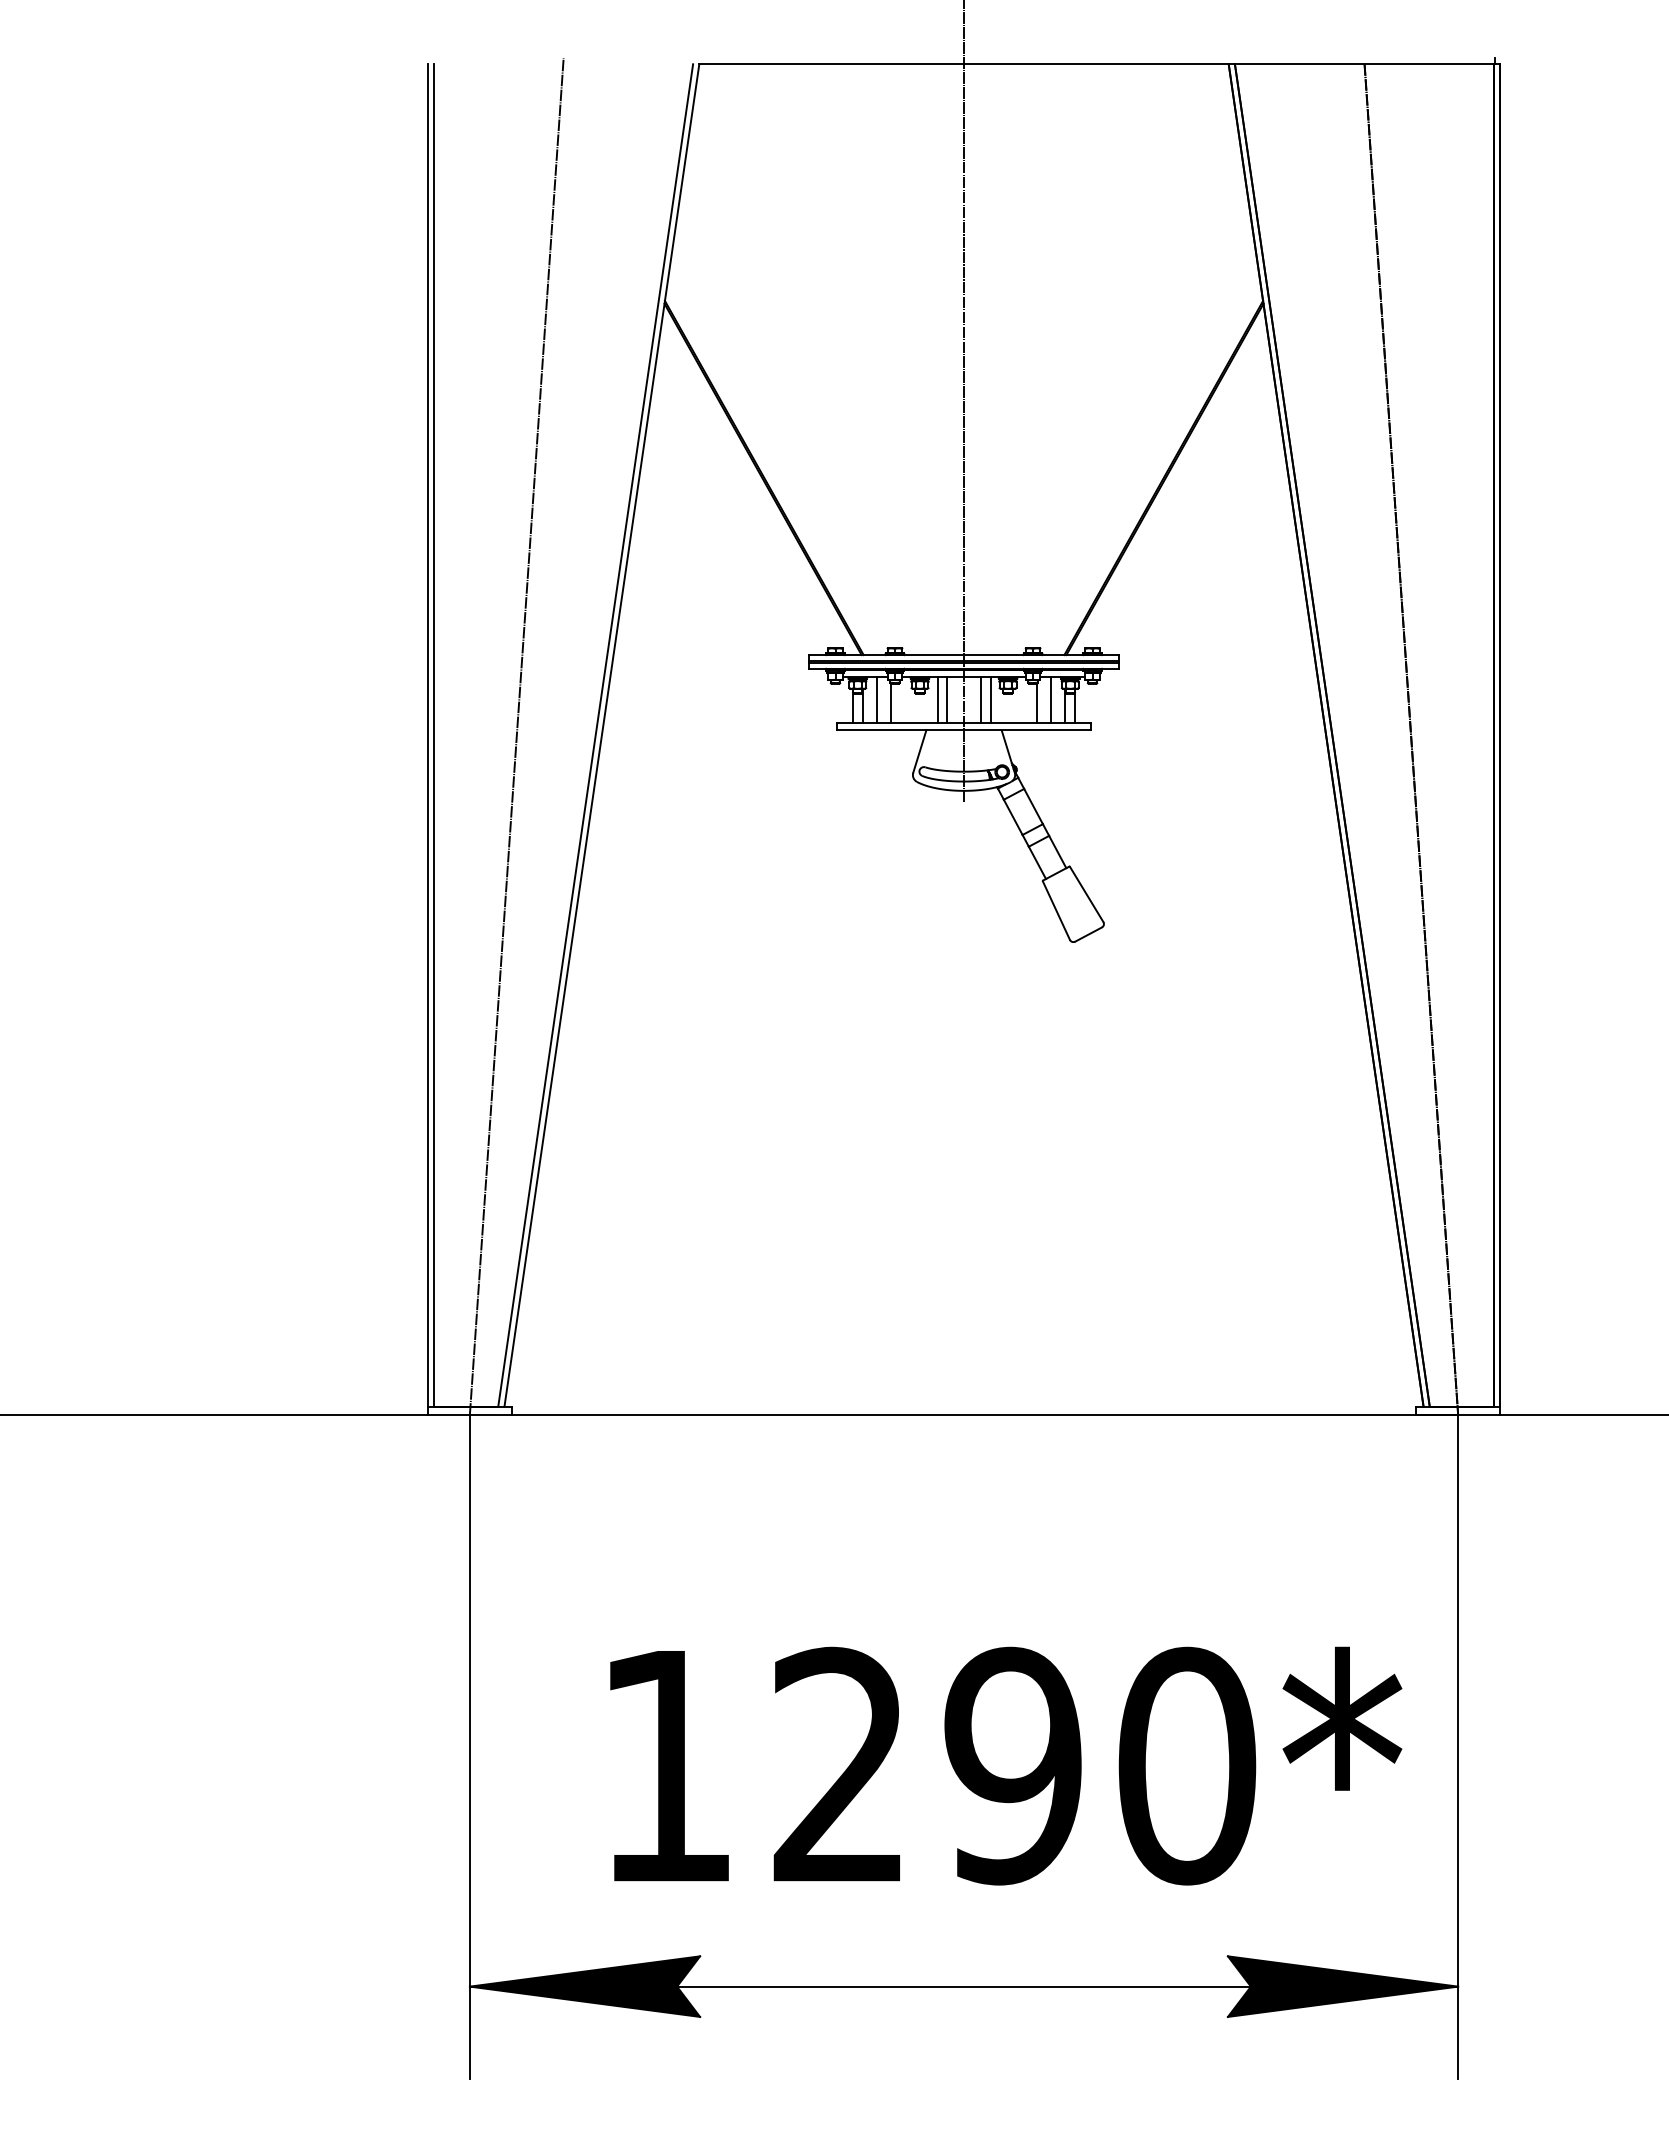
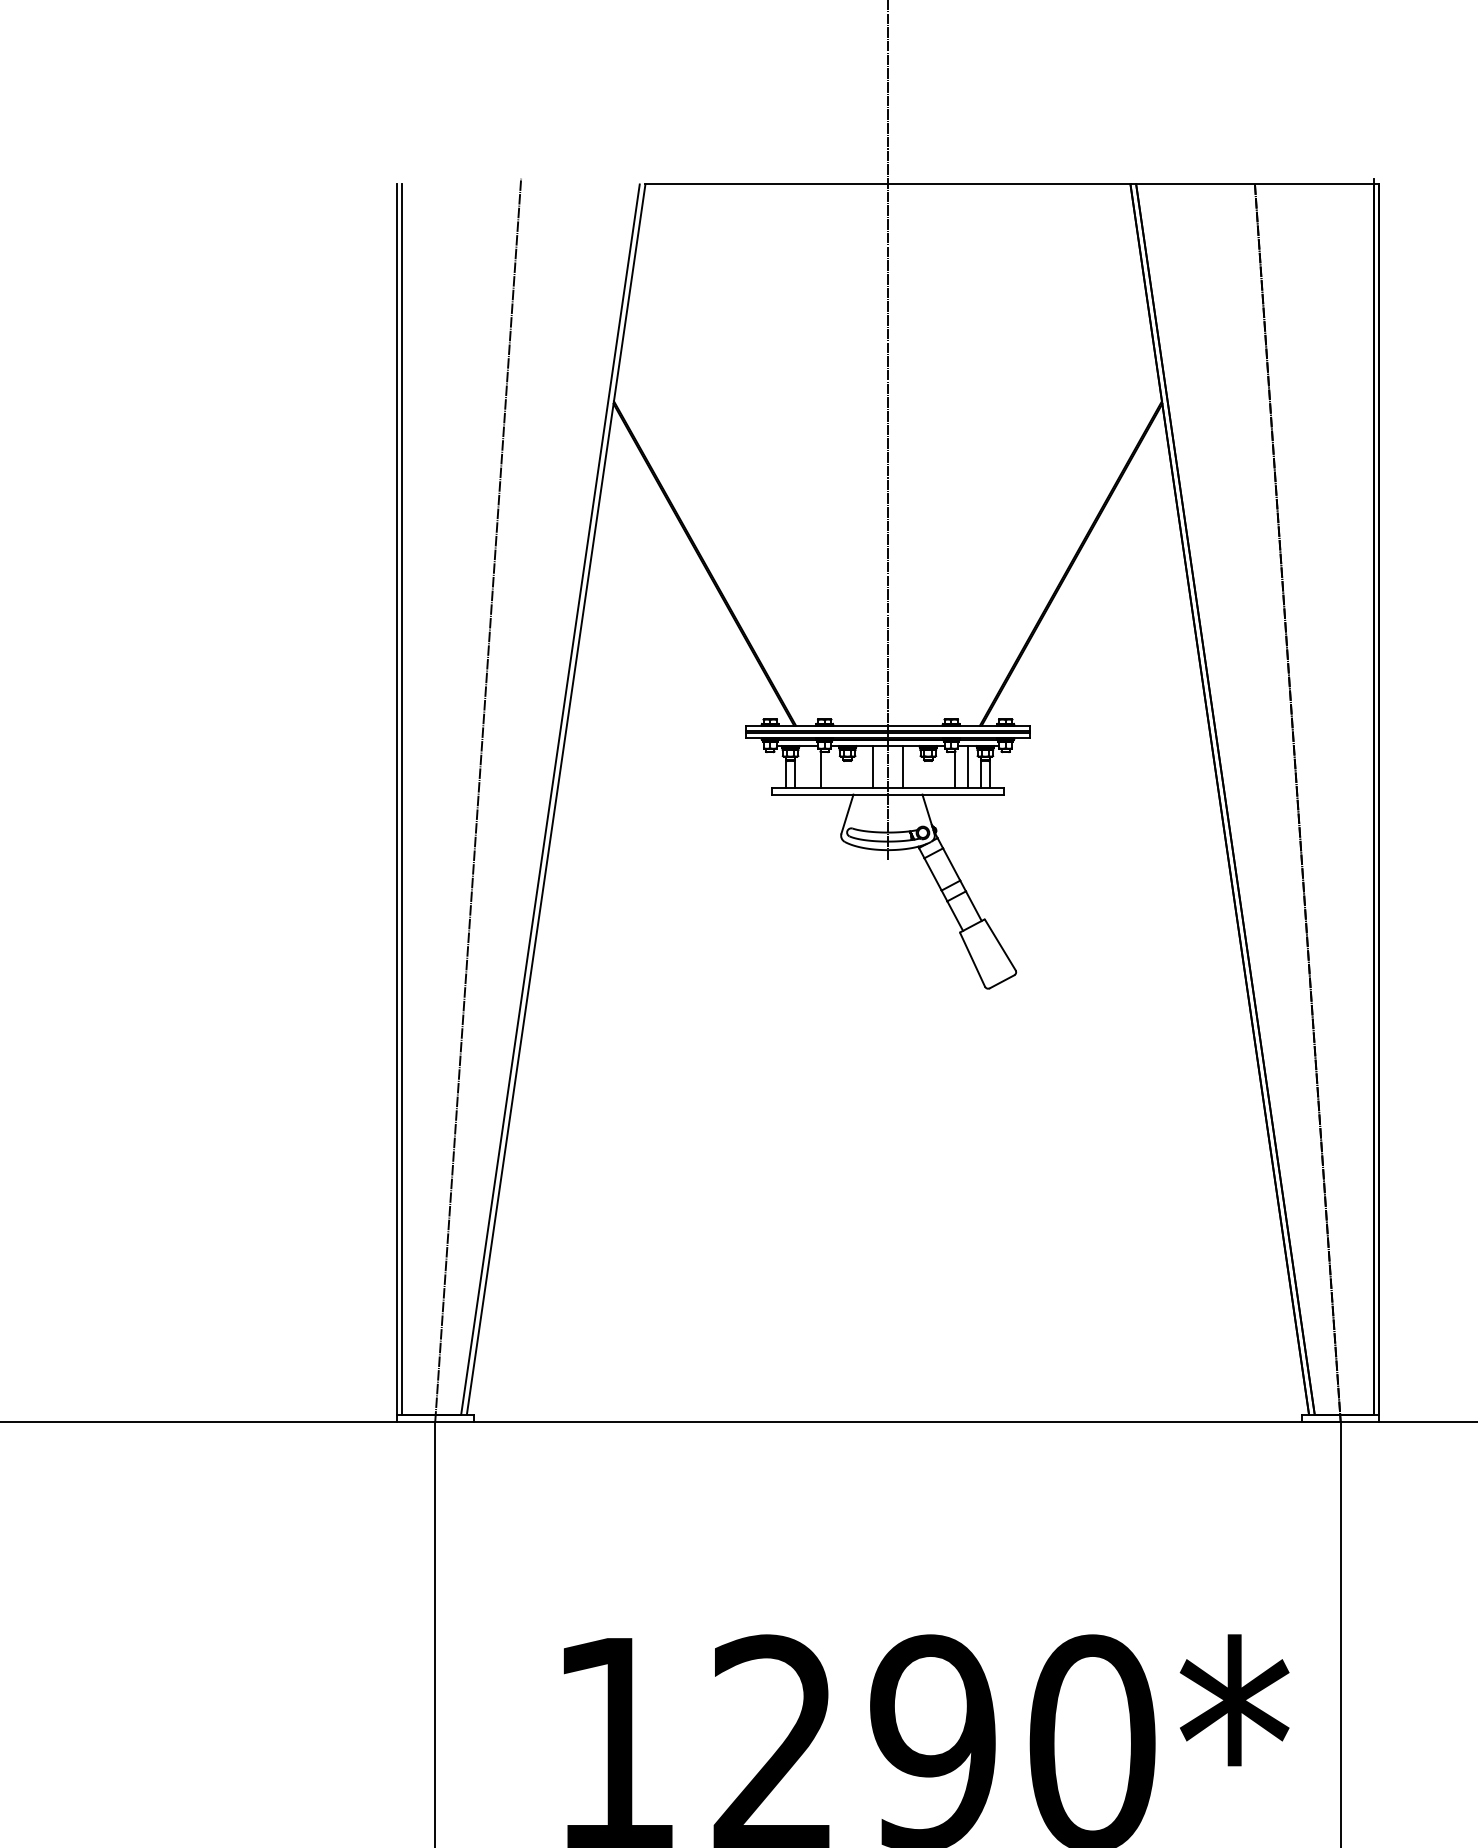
line: (877, 700) -> (808, 767), removed
line: (937, 700) -> (863, 767), removed
line: (990, 700) -> (912, 767), removed

